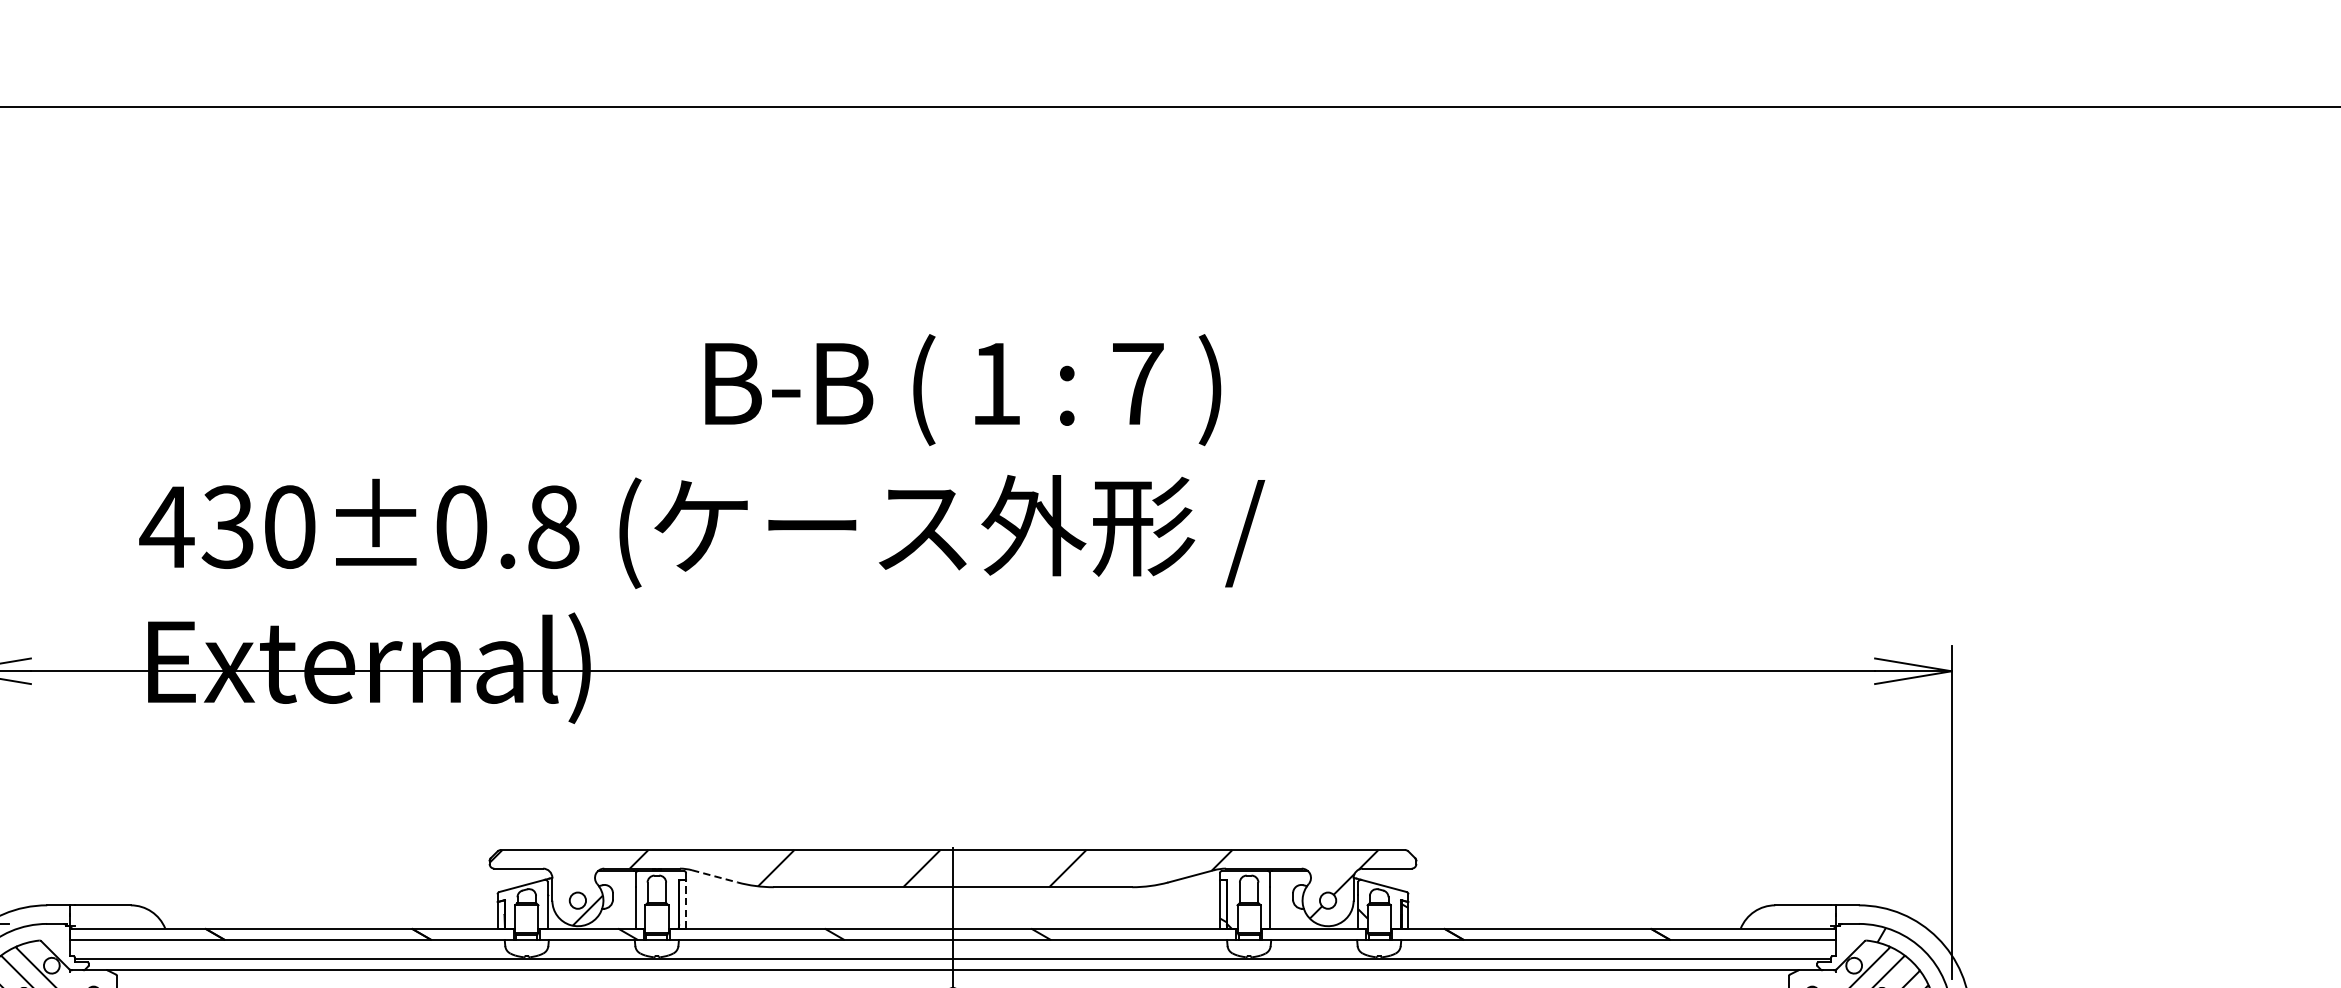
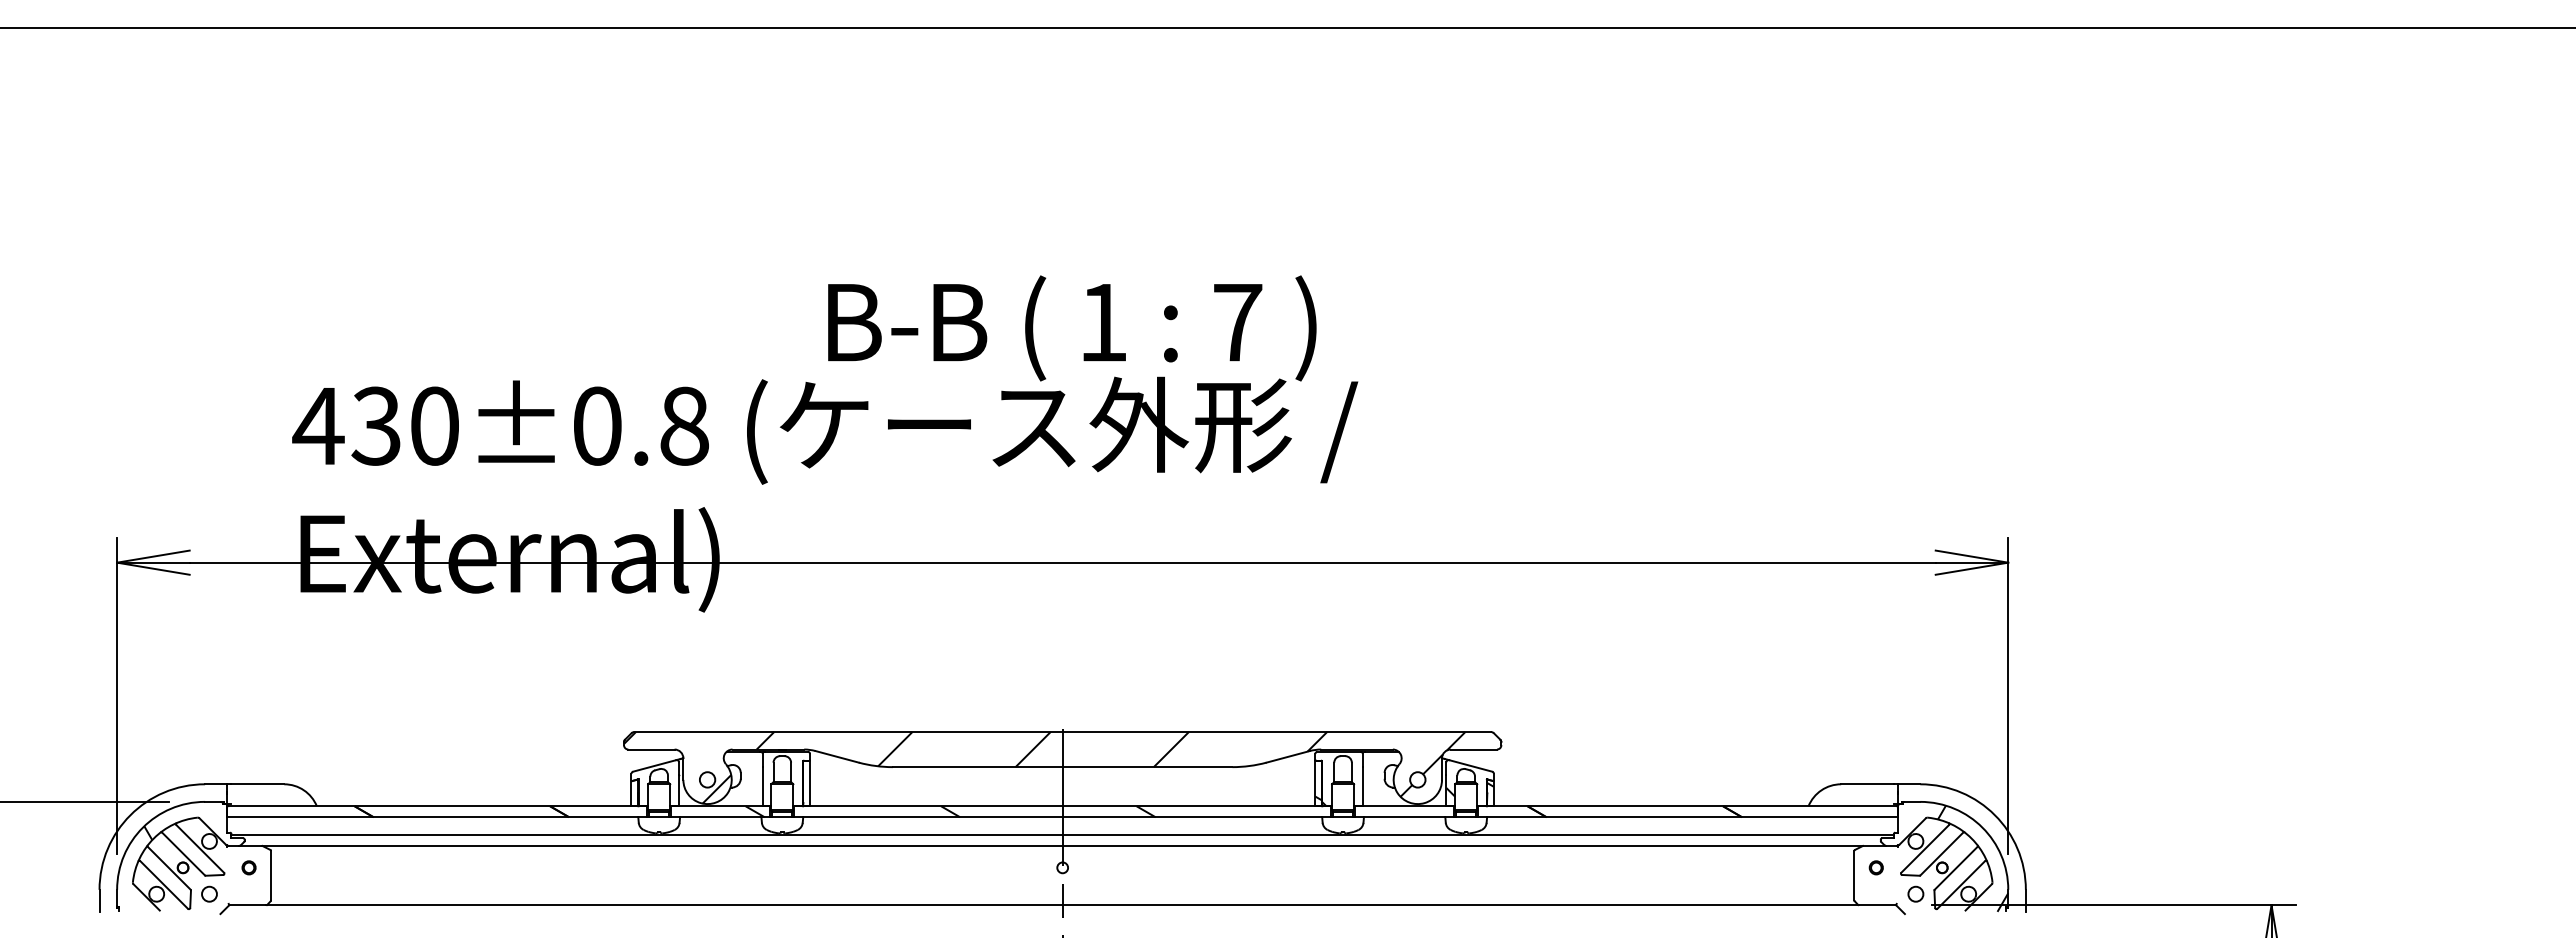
text: (963, 390) -> (1072, 328), moved
line: (715, 875) -> (837, 756), dashed -> solid
line: (686, 904) -> (810, 783), dashed -> solid

